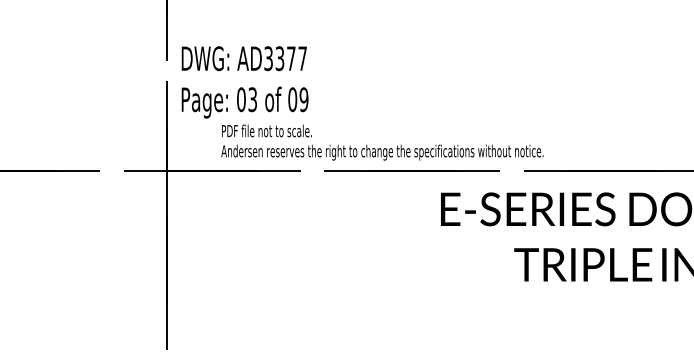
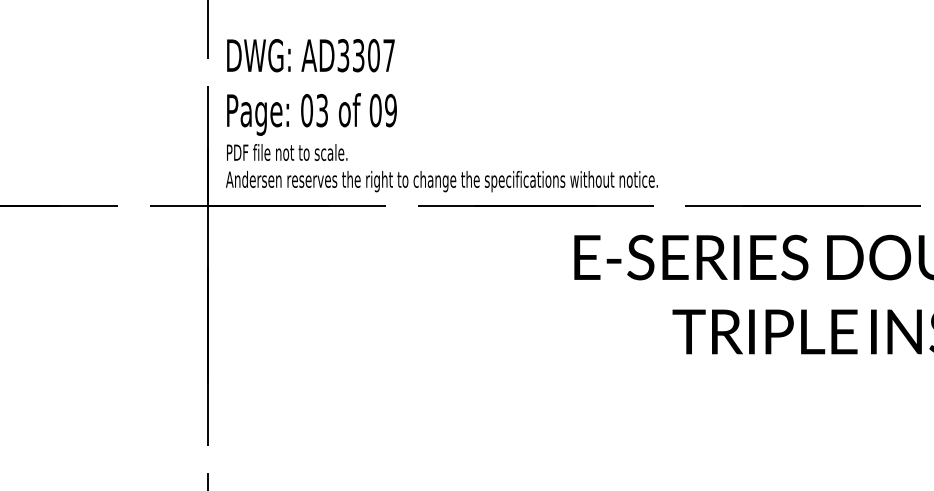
text: (291, 58) -> (373, 55), AD3377 -> AD3307
text: (382, 142) -> (441, 168), moved

